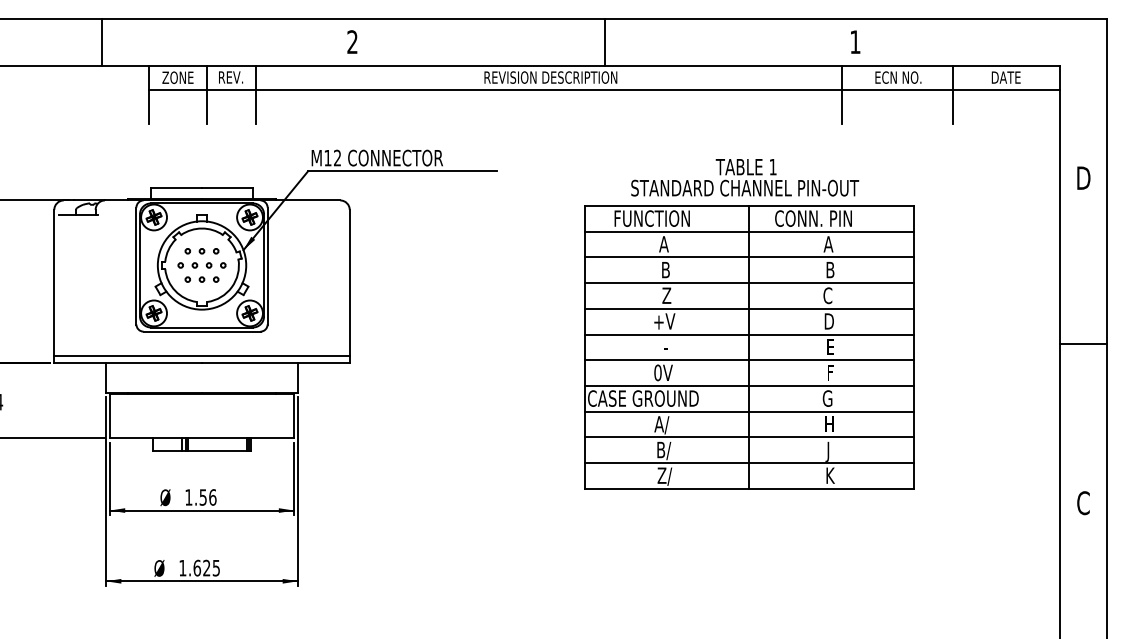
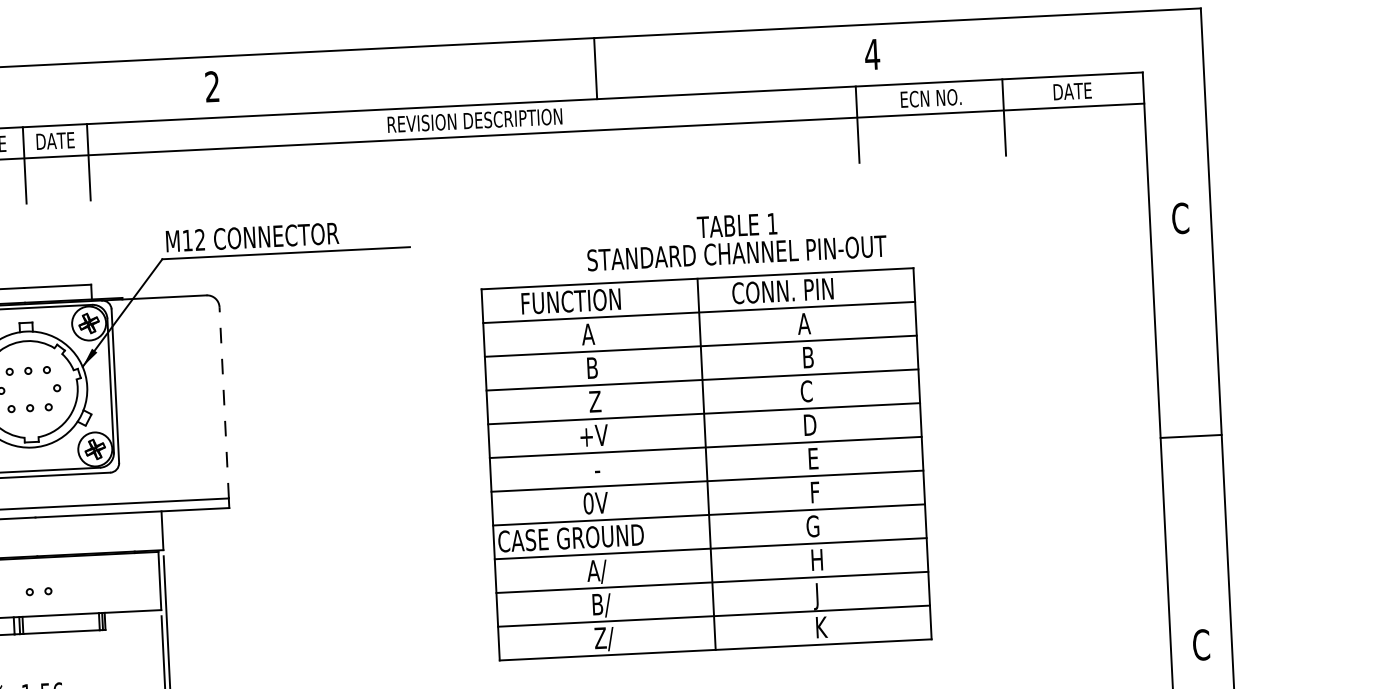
text: (855, 41) -> (872, 53), 1 -> 4
line: (604, 42) -> (595, 68), moved
text: (230, 77) -> (54, 141), REV. -> DATE
text: (1083, 178) -> (1180, 218), D -> C
part: (201, 265) -> (38, 591), moved
line: (349, 282) -> (223, 402), solid -> dashed
part: (749, 347) -> (707, 464), moved

